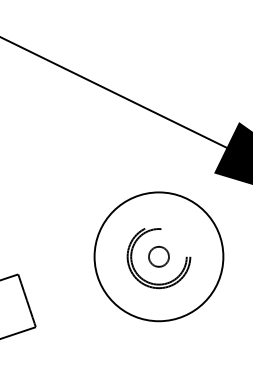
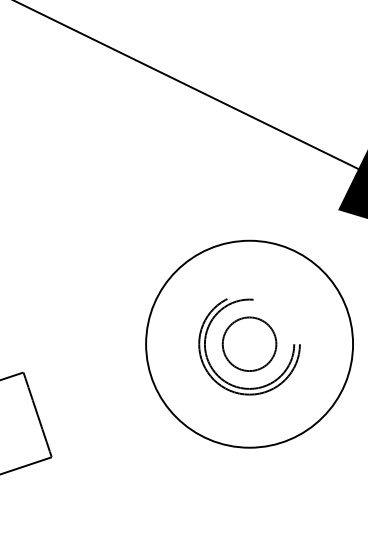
circle: (158, 256) -> (248, 343), size x1.67

